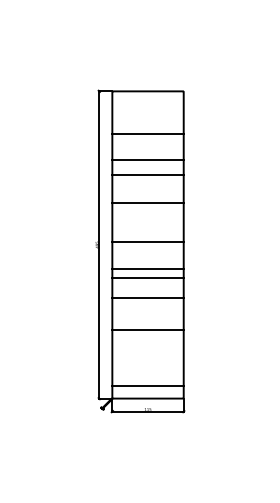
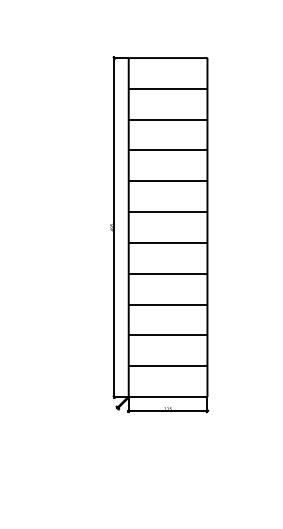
line: (147, 134) -> (167, 89), moved
line: (147, 160) -> (167, 119), moved
line: (147, 242) -> (167, 212), moved
line: (147, 268) -> (167, 273), moved
line: (147, 277) -> (167, 242), moved
line: (147, 297) -> (167, 304), moved
line: (147, 329) -> (167, 335), moved
line: (147, 385) -> (167, 366), moved

